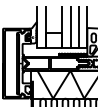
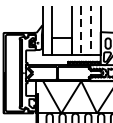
line: (75, 47) -> (87, 54), solid -> dashed

